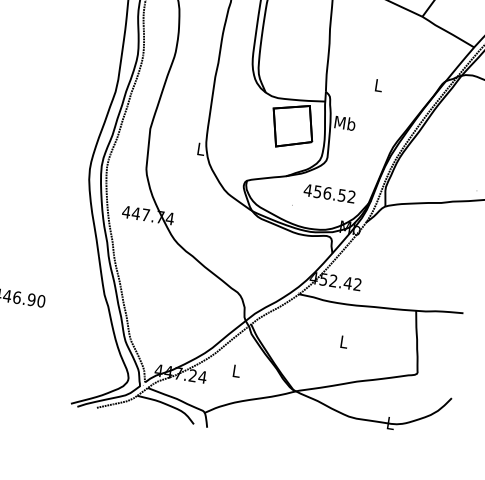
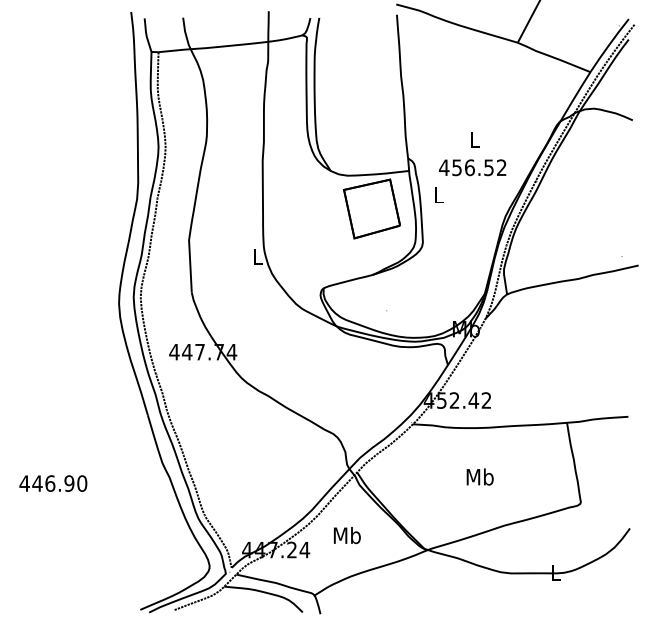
text: (344, 122) -> (438, 194), Mb -> L
text: (329, 193) -> (472, 167), moved
text: (343, 341) -> (479, 476), L -> Mb
text: (235, 370) -> (346, 535), L -> Mb

